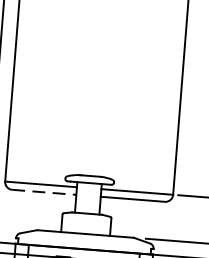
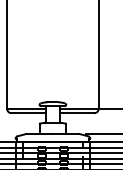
line: (45, 193) -> (29, 113), dashed -> solid

